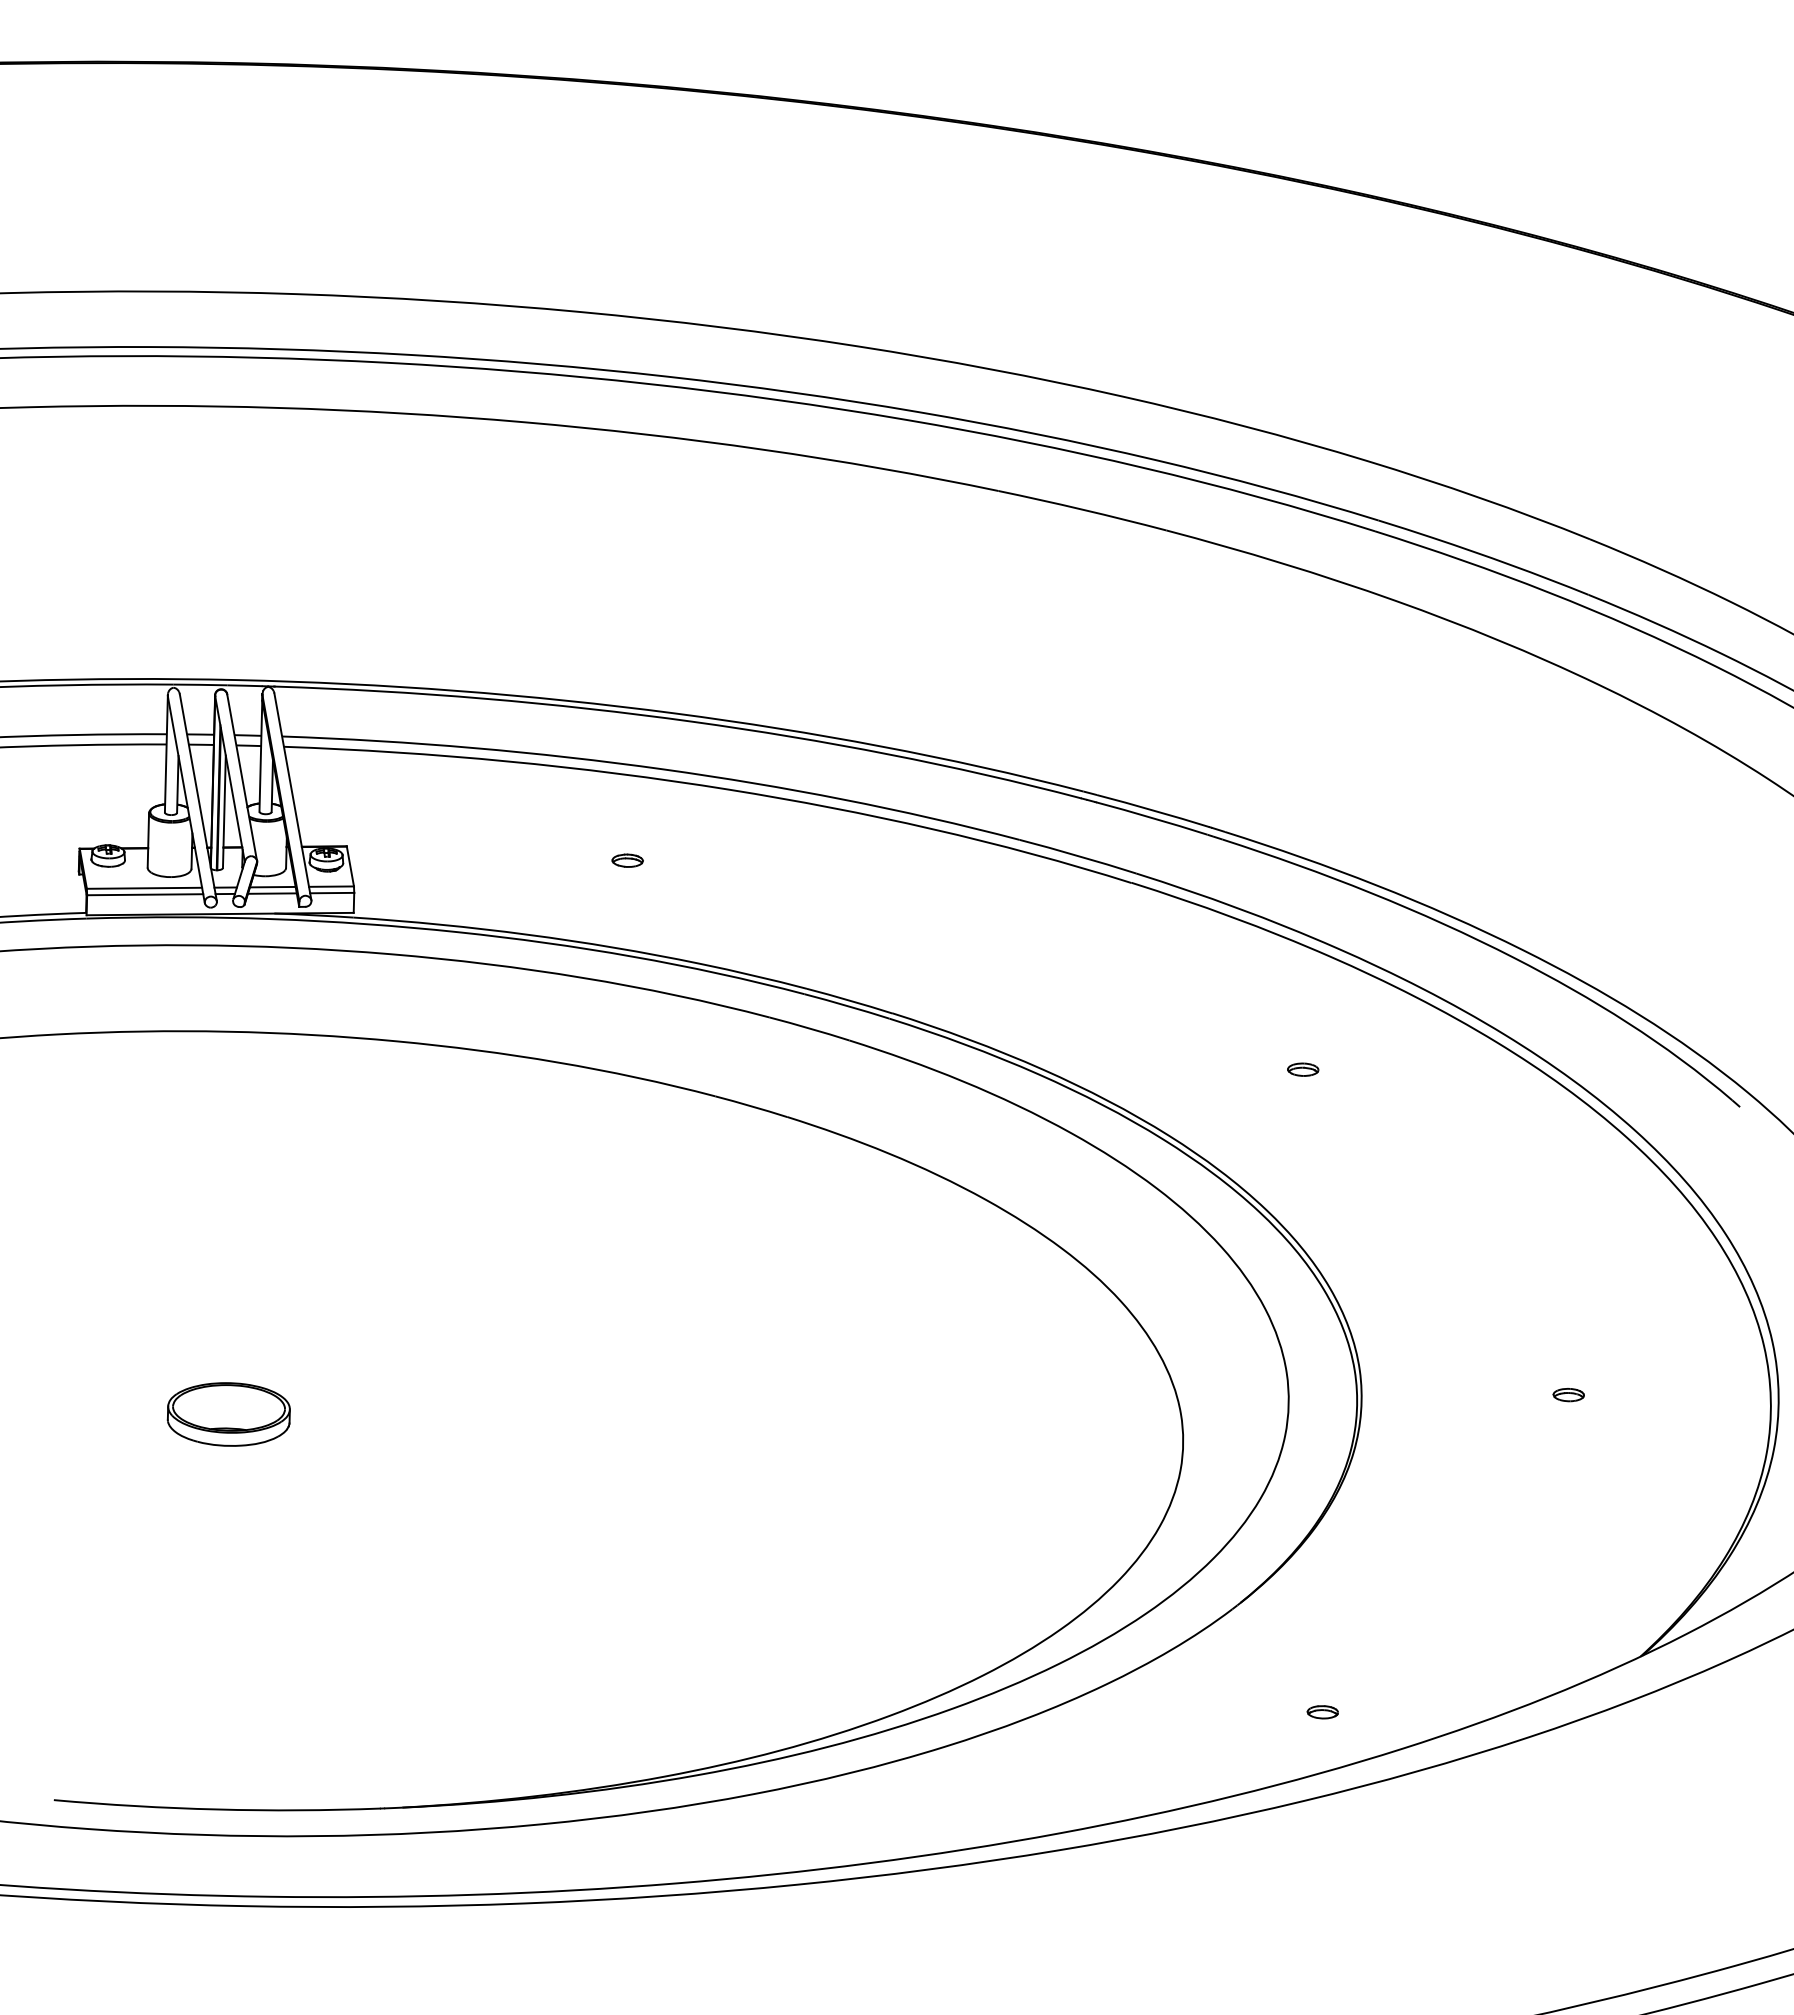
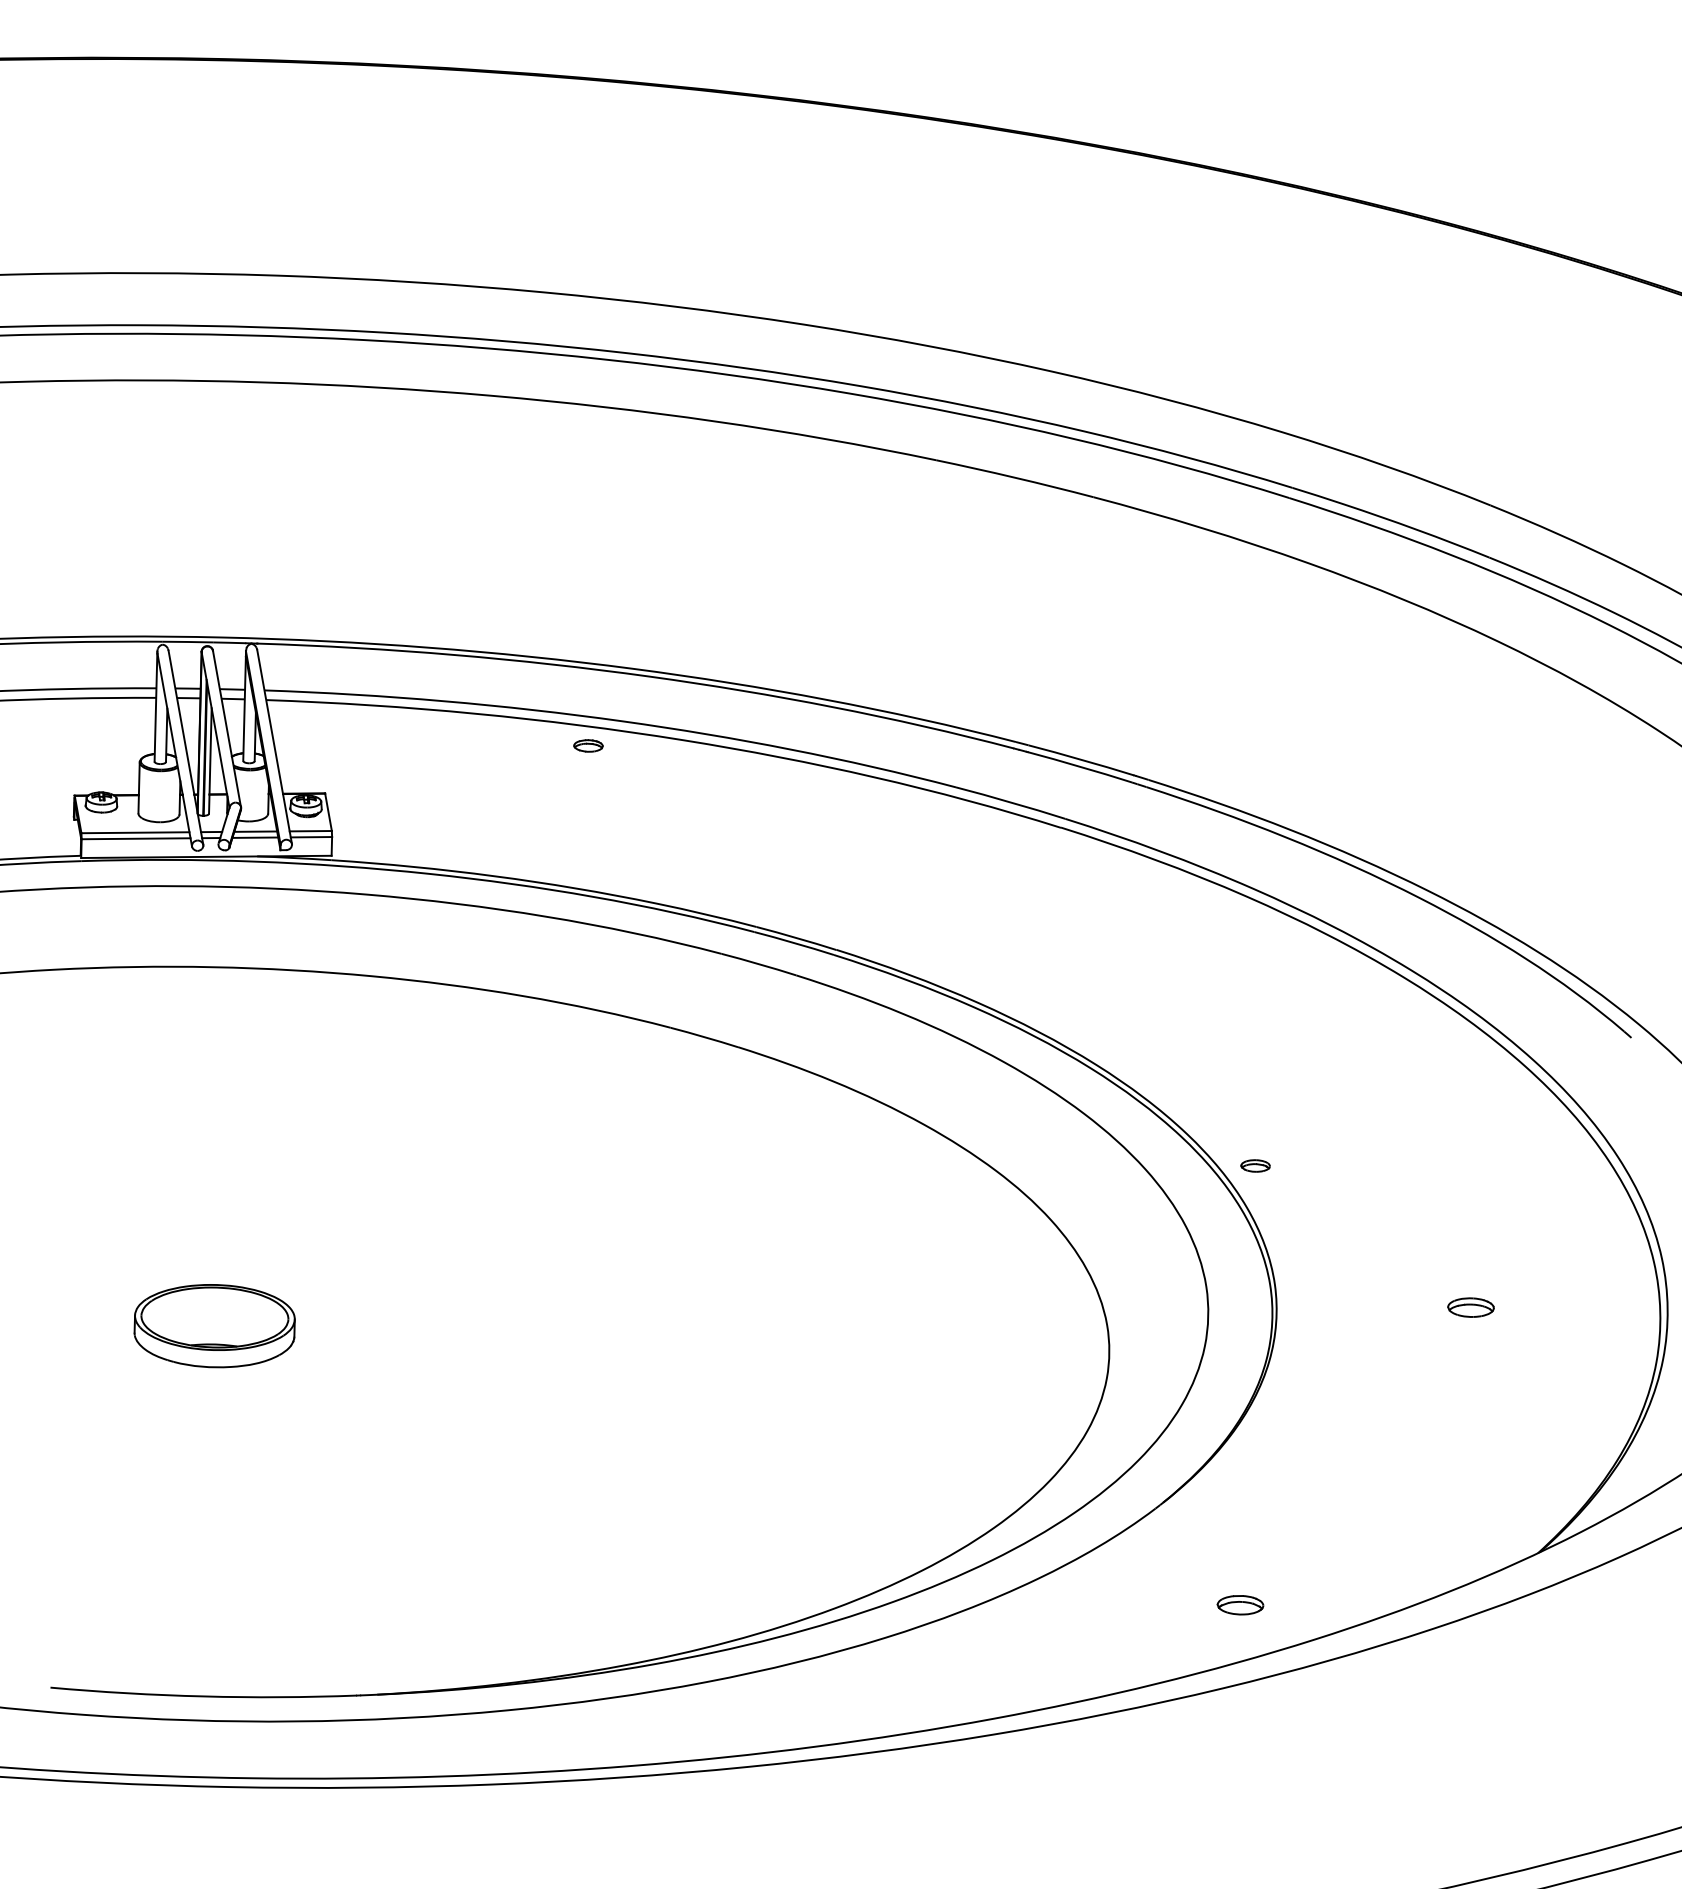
part: (627, 860) -> (588, 745), moved
part: (1303, 1069) -> (1255, 1165), moved
part: (1568, 1395) -> (1470, 1308), size x1.6
part: (228, 1414) -> (214, 1326), size x1.4
part: (1322, 1712) -> (1239, 1605), size x1.6

